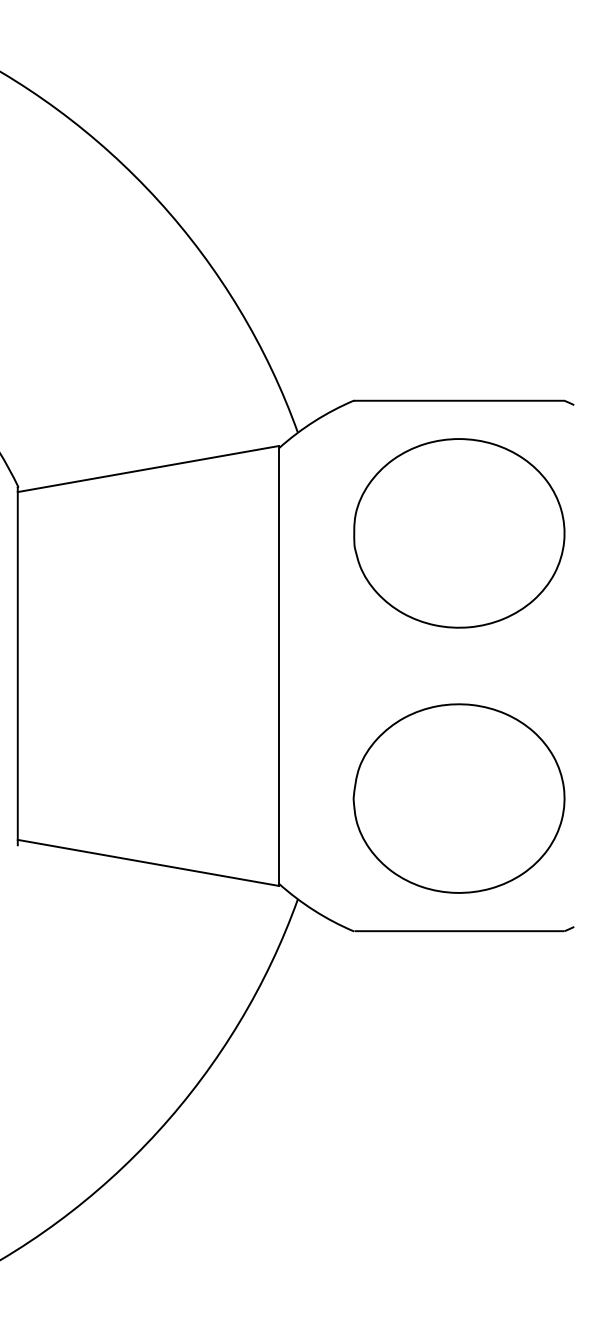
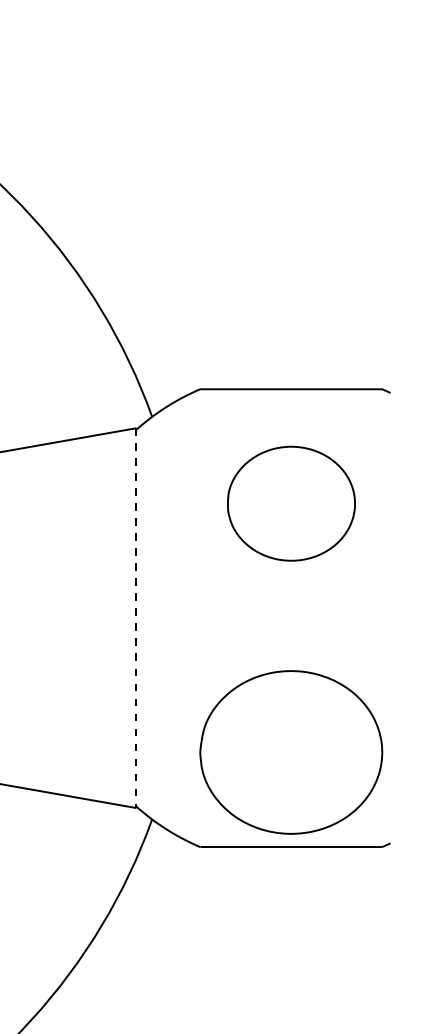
part: (459, 533) -> (291, 503), size x0.7
line: (278, 665) -> (135, 617), solid -> dashed
part: (458, 798) -> (290, 752), moved

